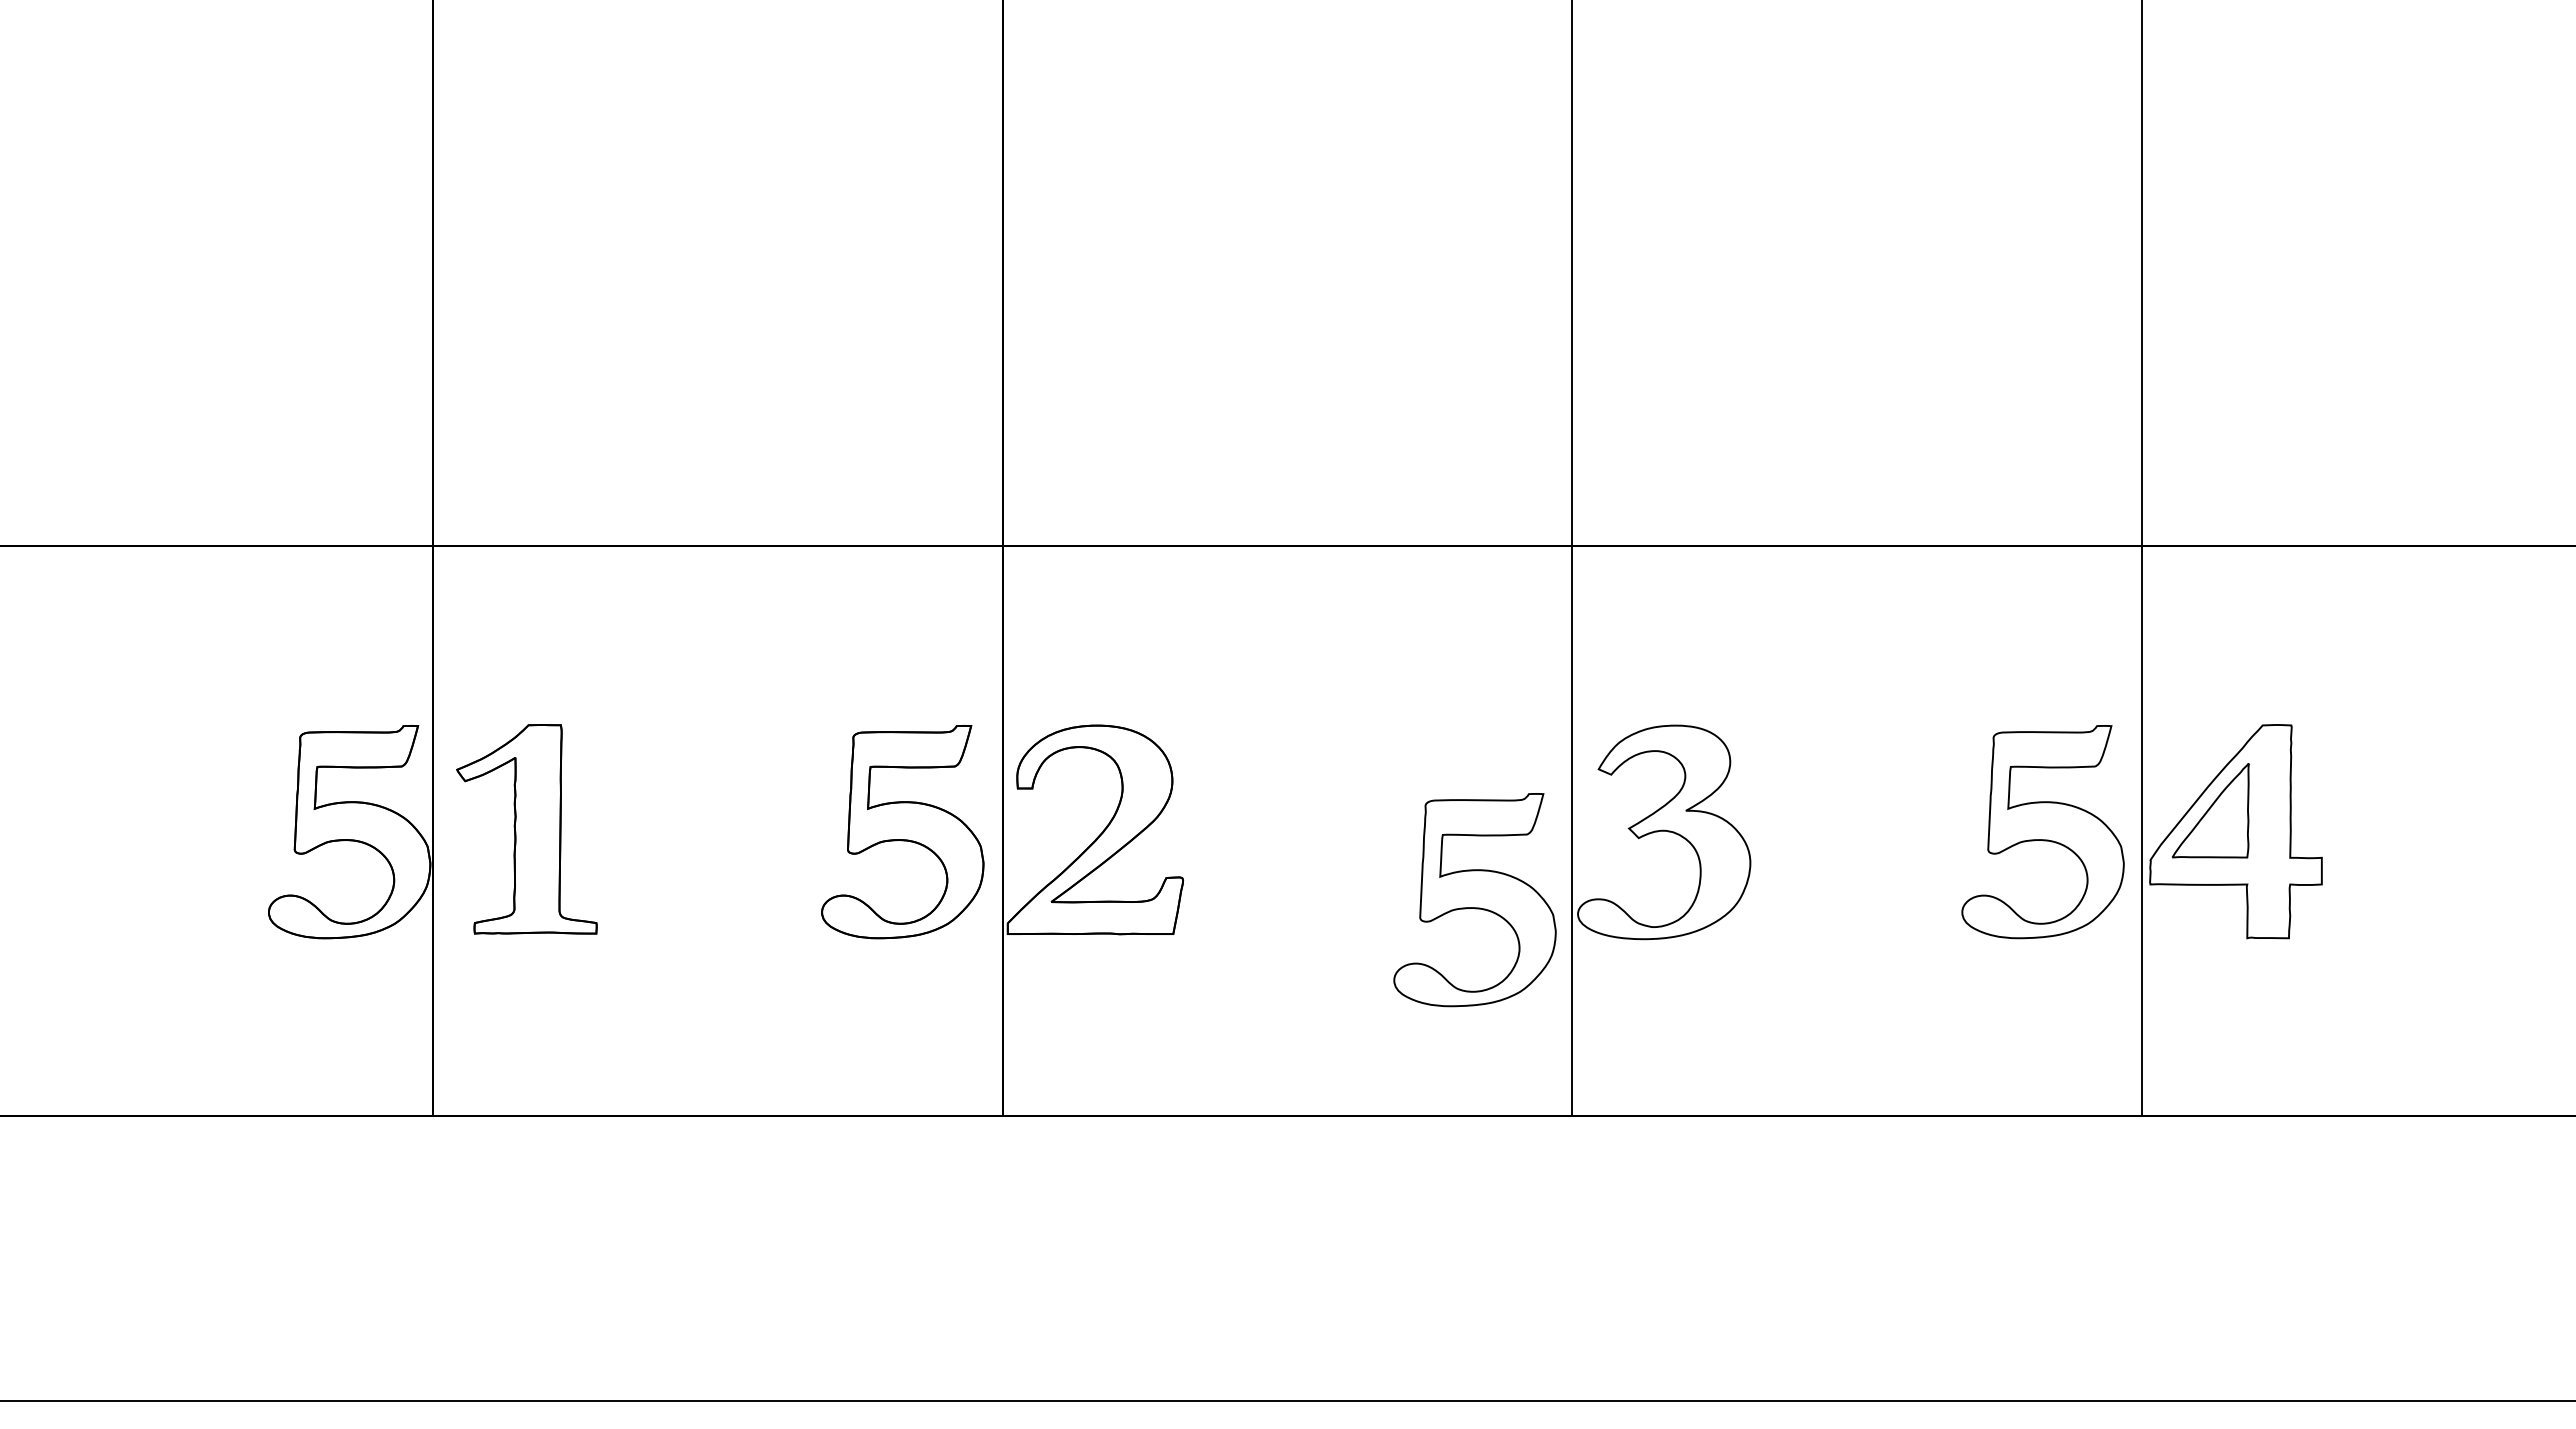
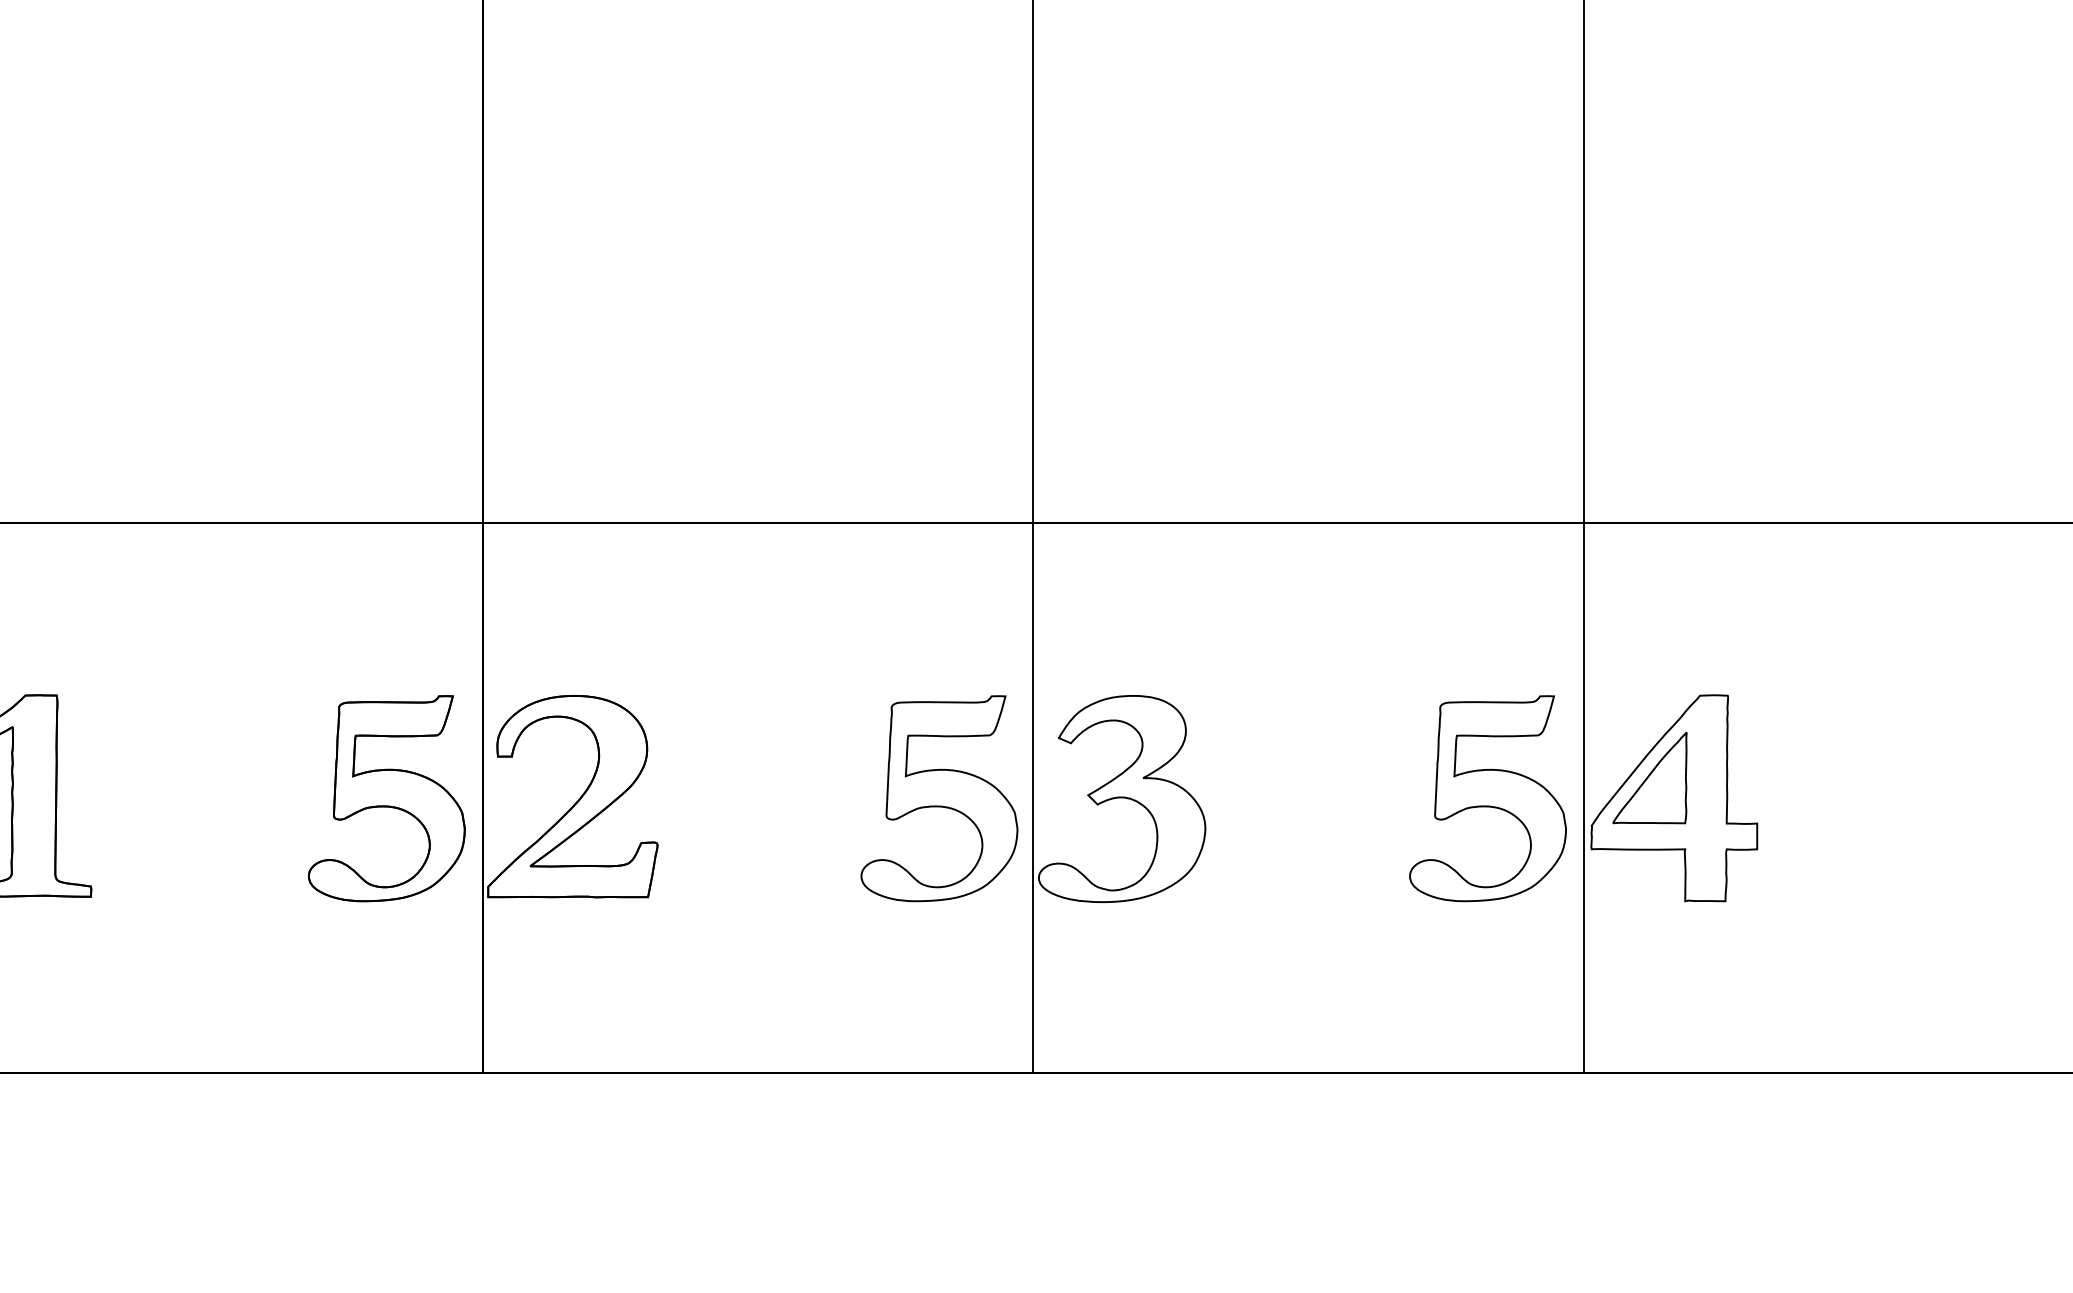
part: (1474, 900) -> (938, 799), moved

